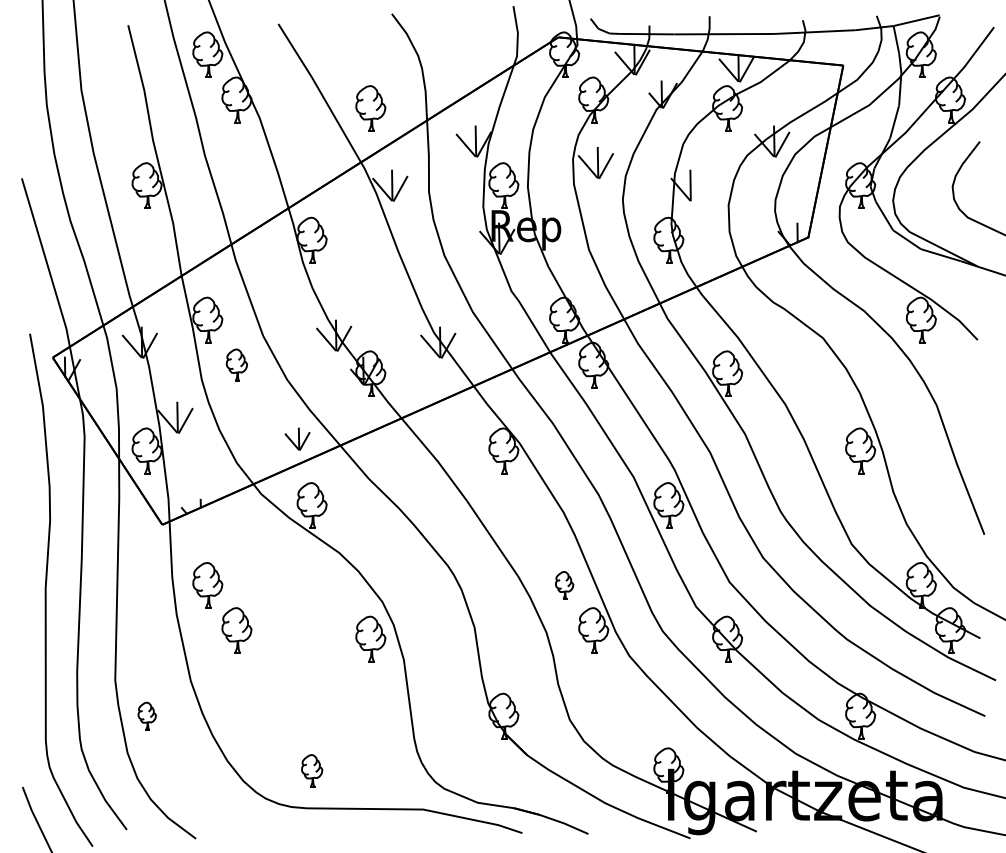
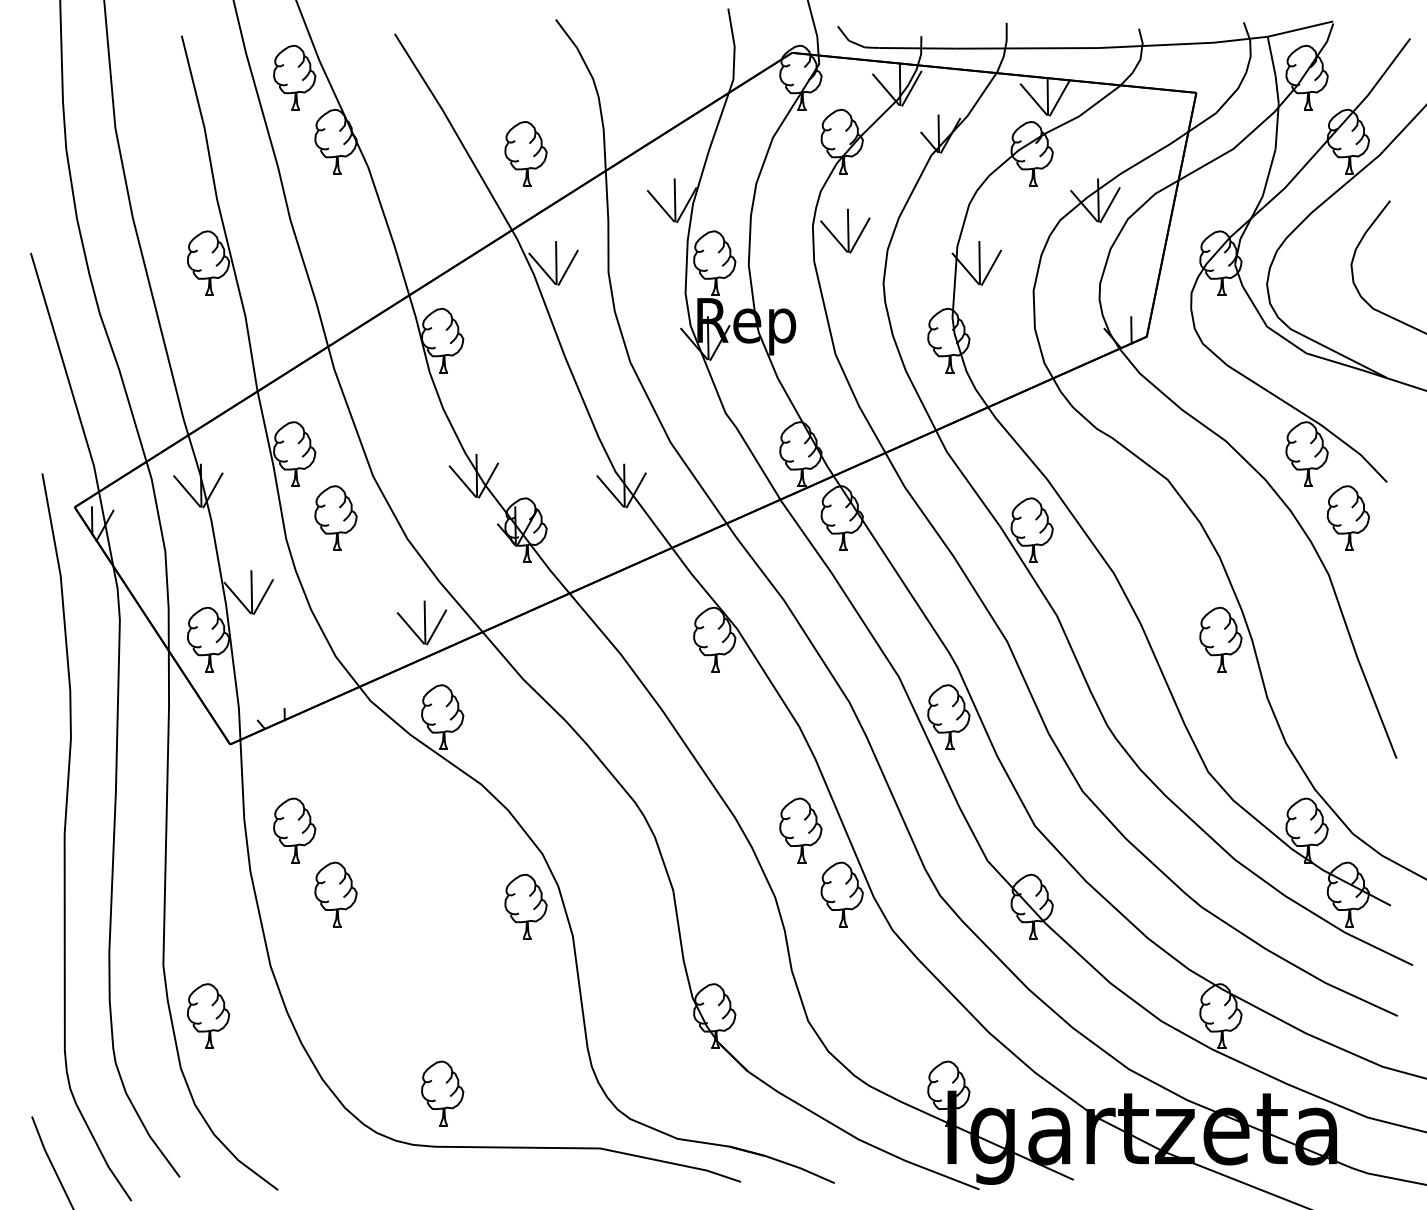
line: (698, 188) -> (991, 267), added
part: (236, 364) -> (335, 517), size x1.43
part: (950, 364) -> (1348, 517), added
part: (297, 438) -> (421, 622), size x1.43
part: (564, 585) -> (800, 830), size x1.67
part: (147, 715) -> (208, 1015), size x1.67
part: (311, 770) -> (442, 1093), size x1.43

